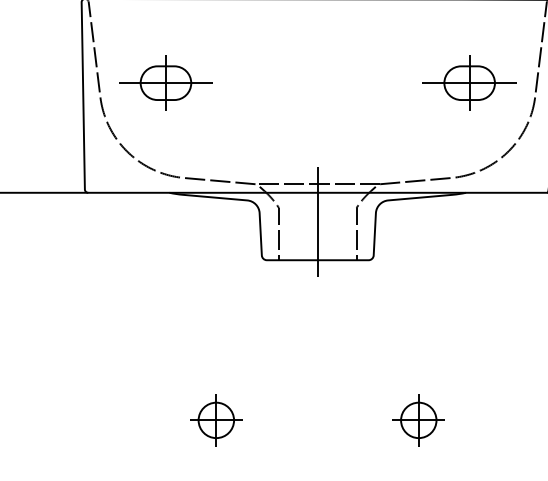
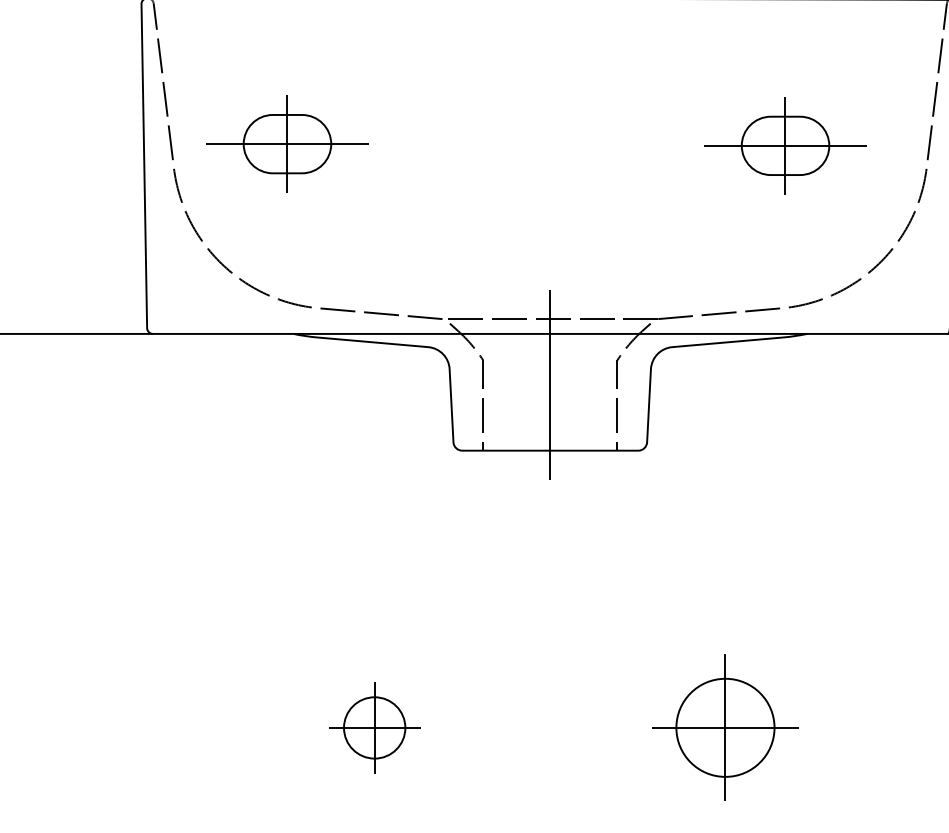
part: (469, 82) -> (785, 144), moved
part: (418, 420) -> (724, 728), size x1.6

